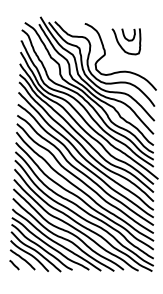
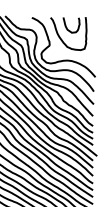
part: (126, 41) -> (68, 33), size x1.43

